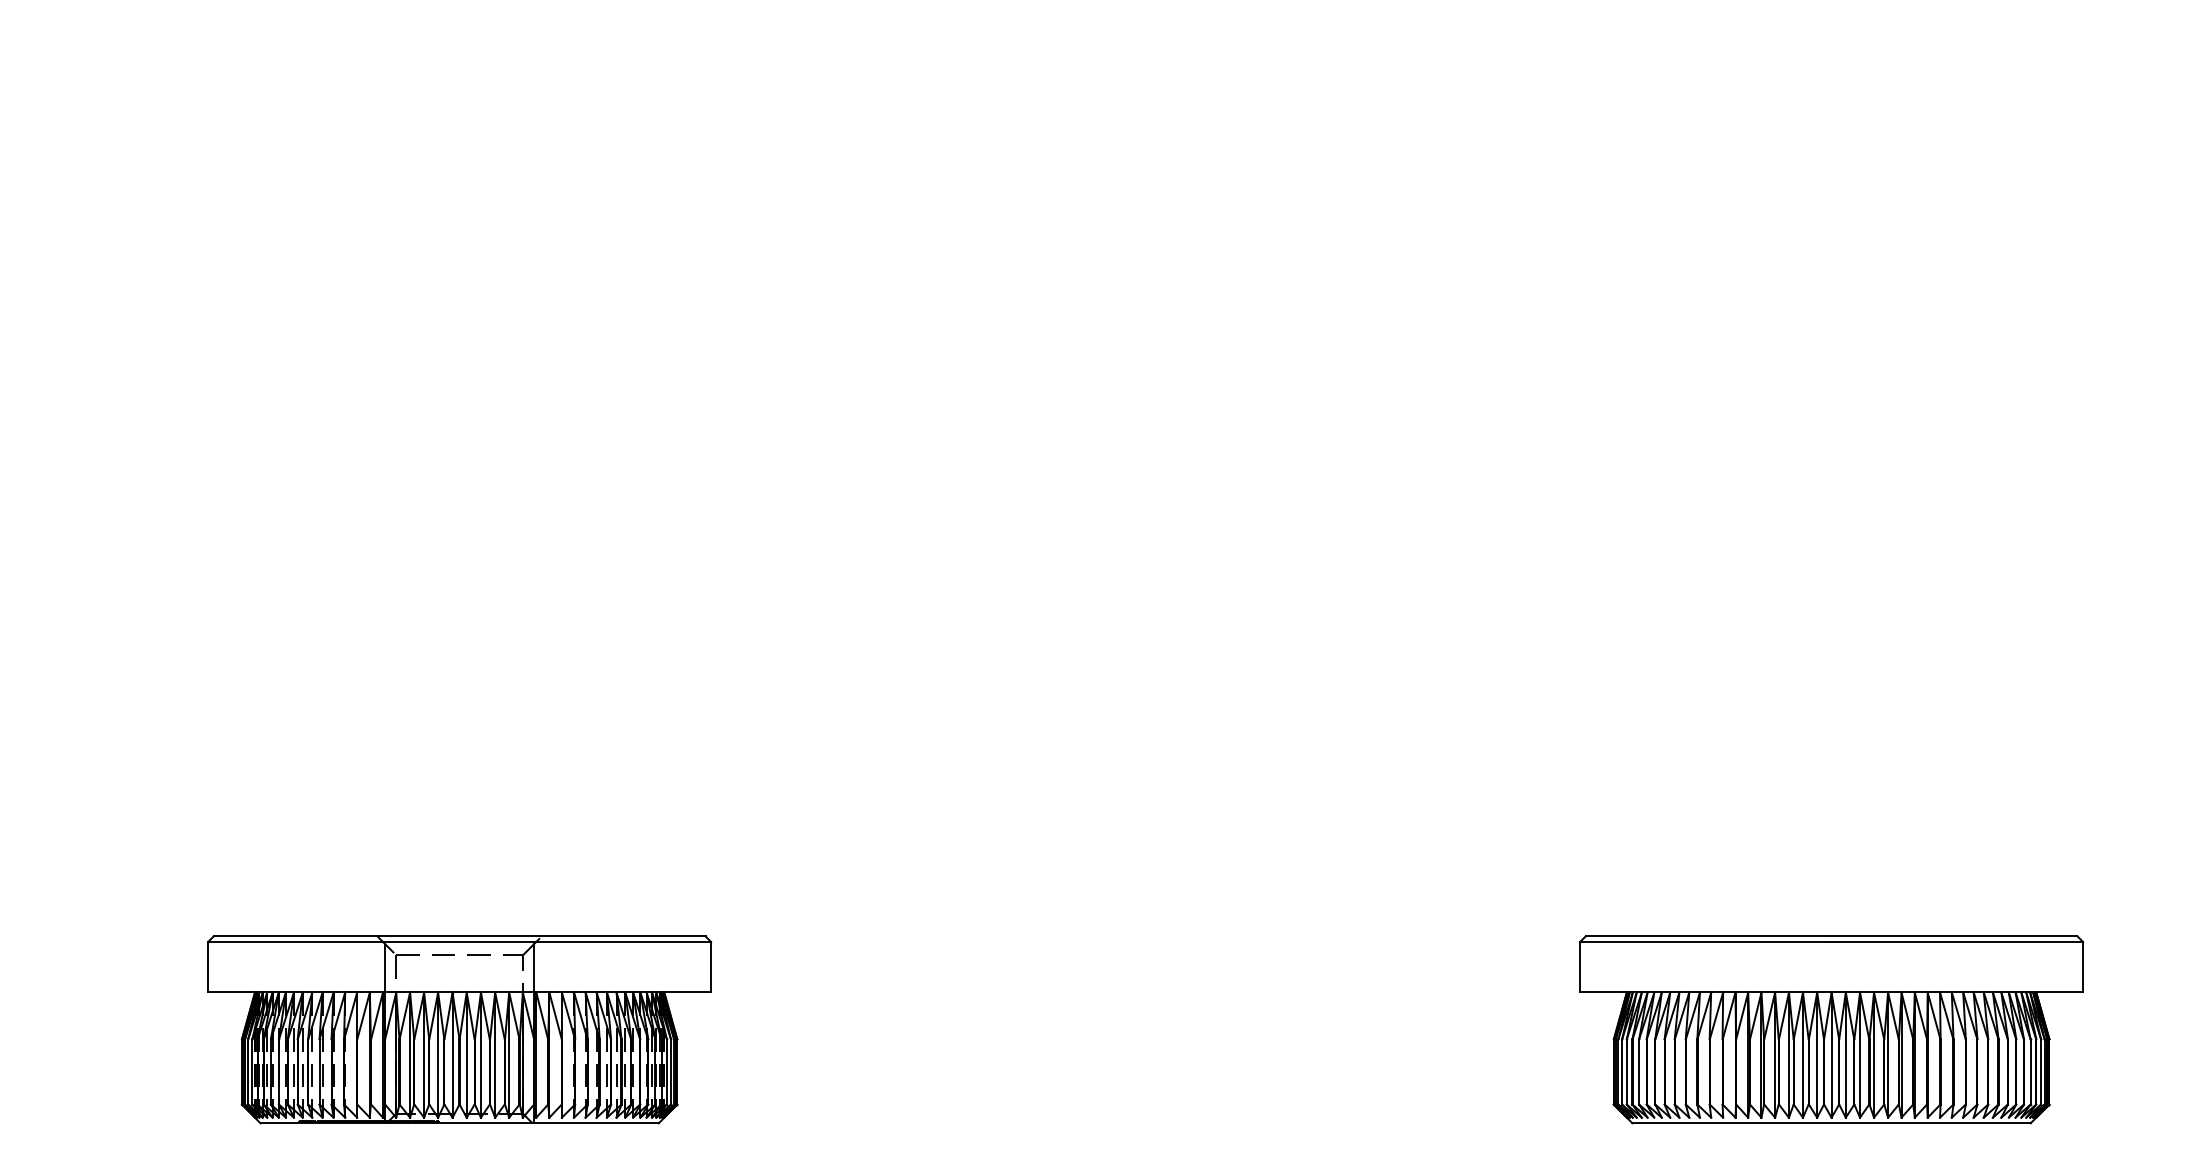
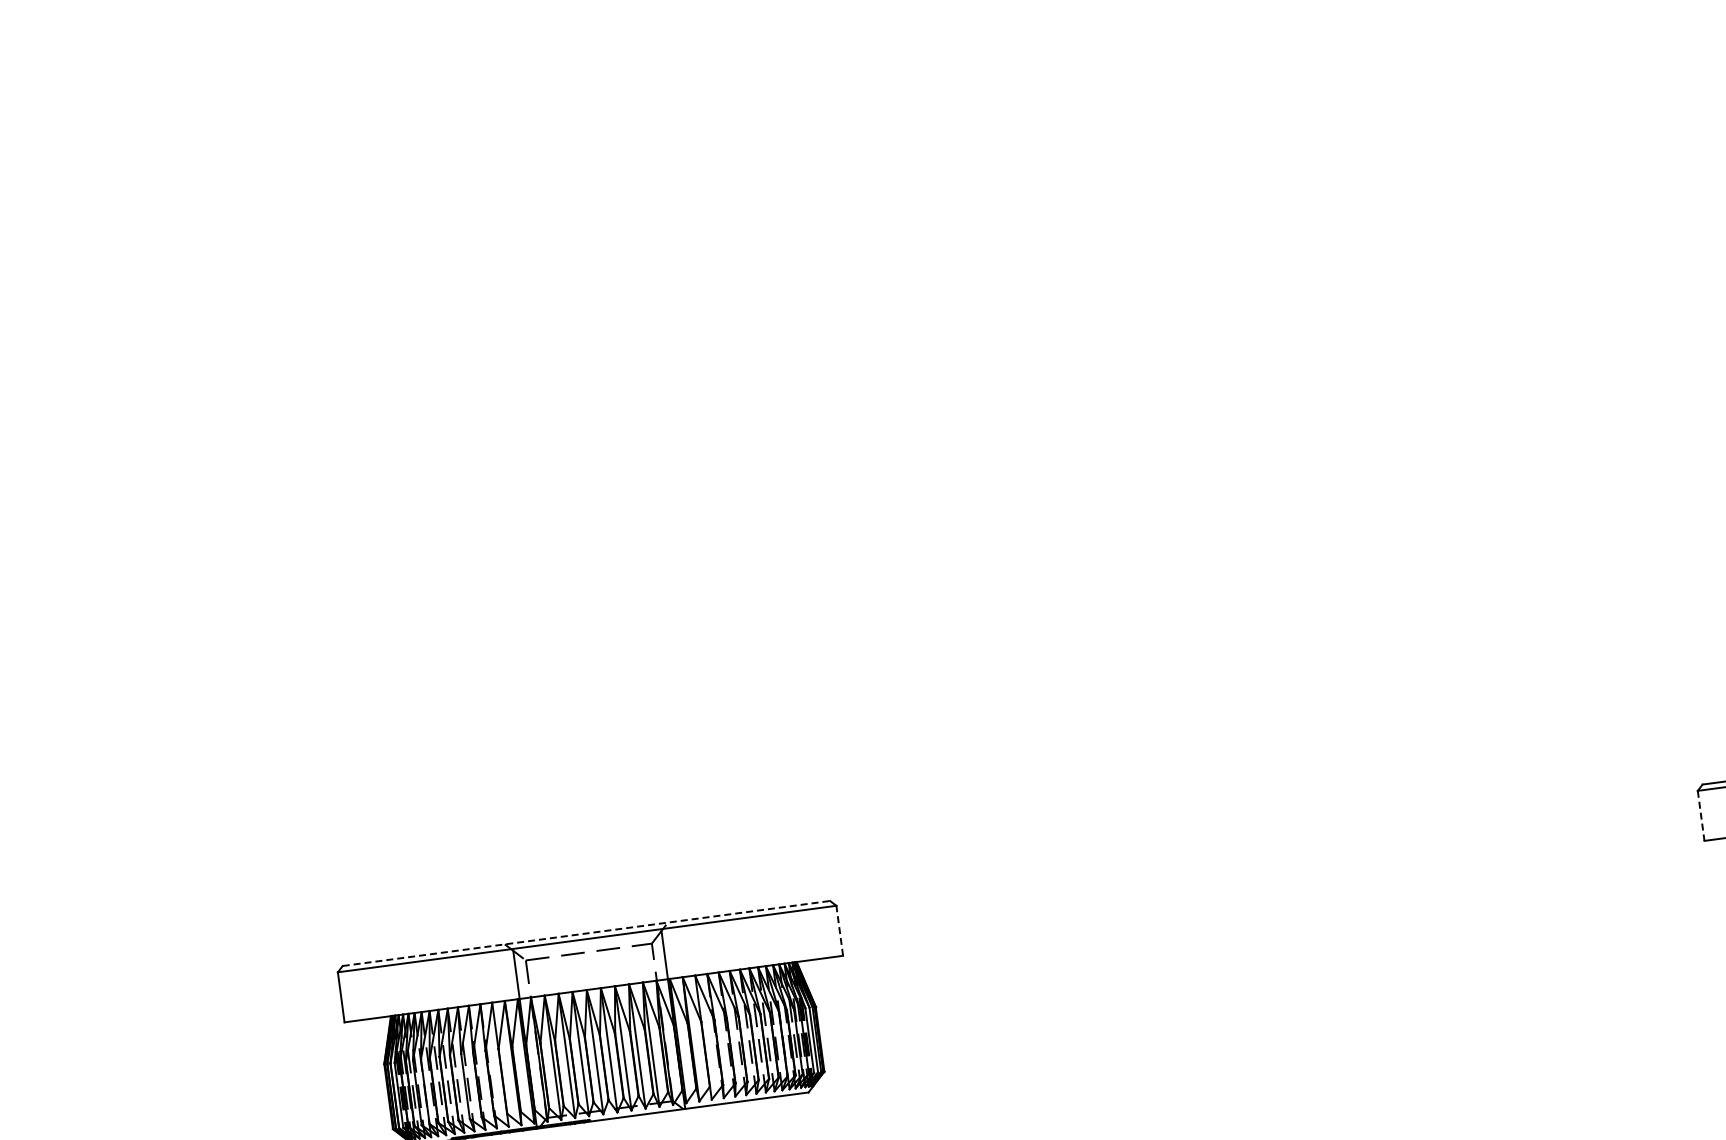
line: (459, 936) -> (586, 933), solid -> dashed
line: (711, 966) -> (840, 930), solid -> dashed
line: (1580, 967) -> (1701, 816), solid -> dashed

